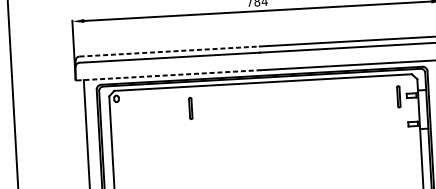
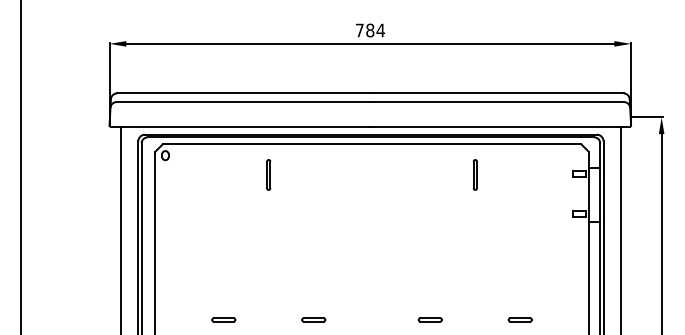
line: (169, 51) -> (243, 93), dashed -> solid
line: (168, 75) -> (240, 126), dashed -> solid
part: (398, 96) -> (474, 174), moved

